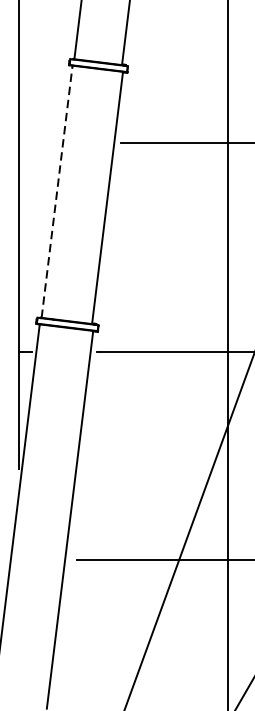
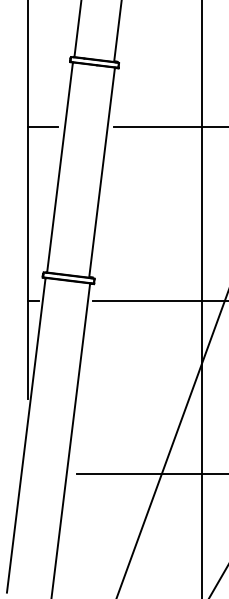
line: (36, 142) -> (42, 126), added
line: (57, 191) -> (60, 167), dashed -> solid

